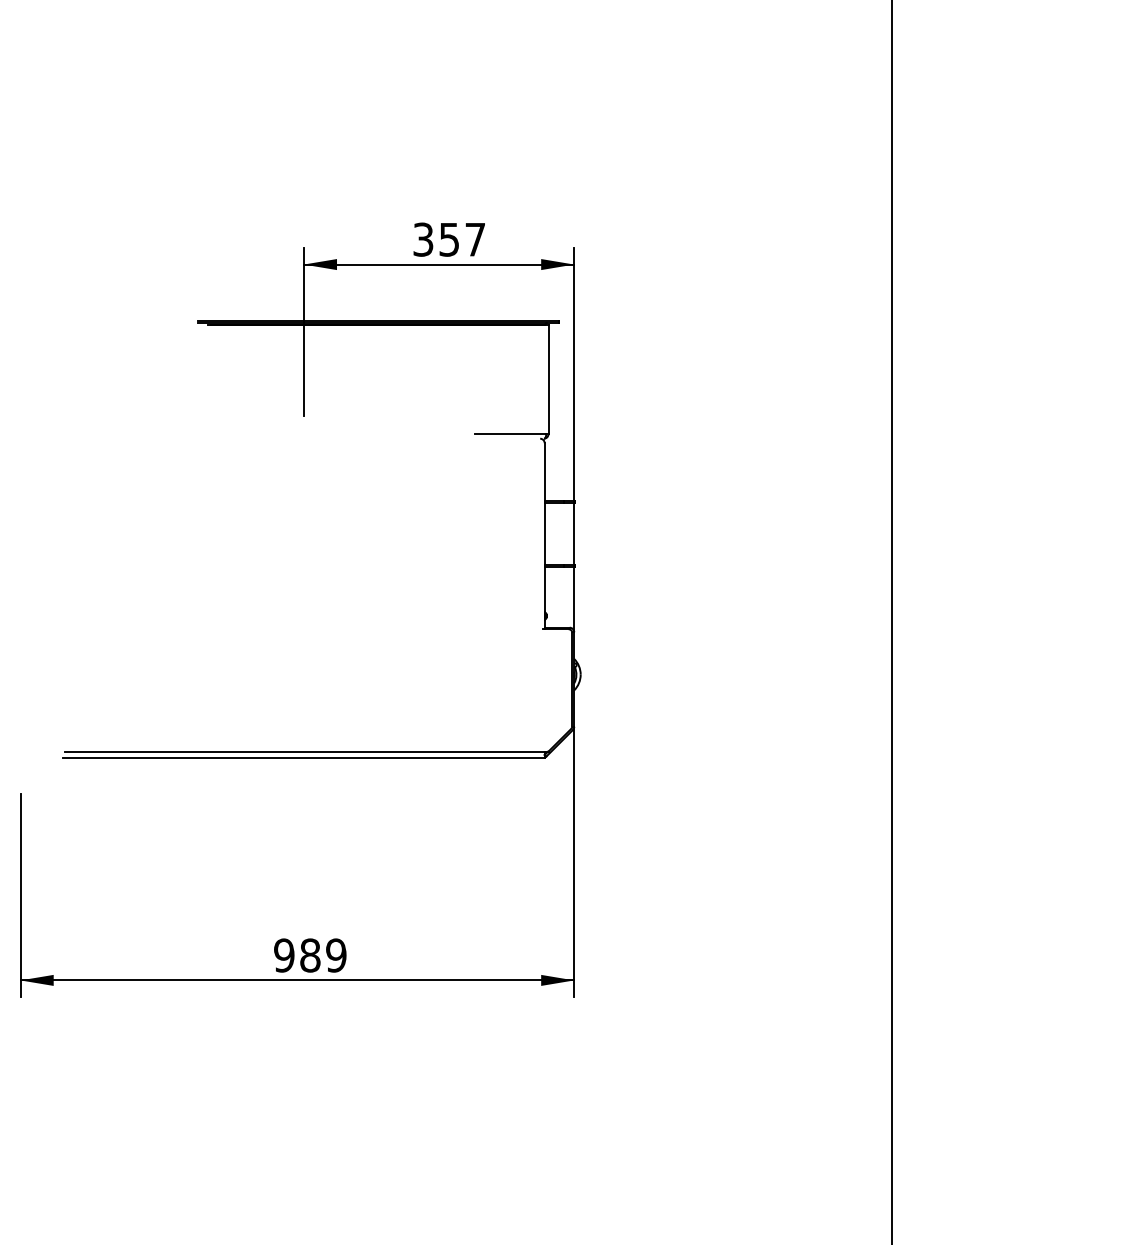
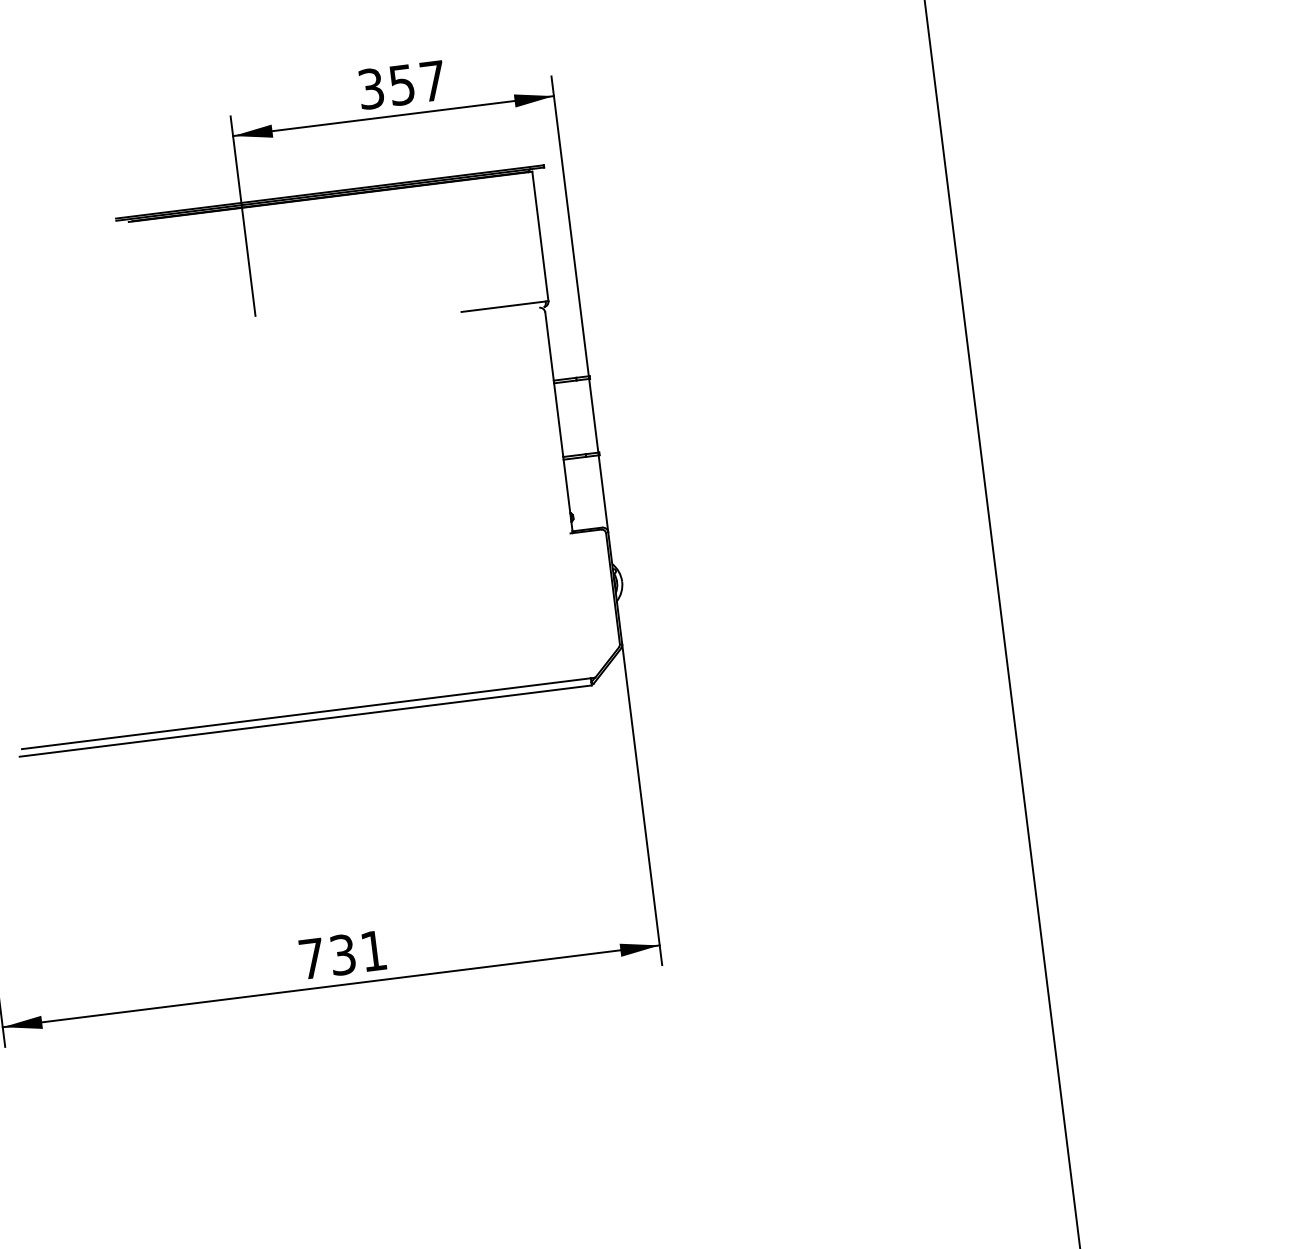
text: (310, 955) -> (343, 954), 989 -> 731

